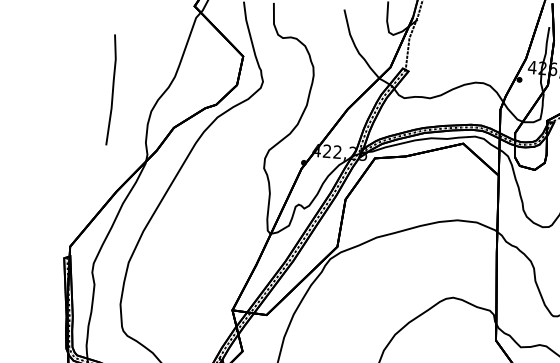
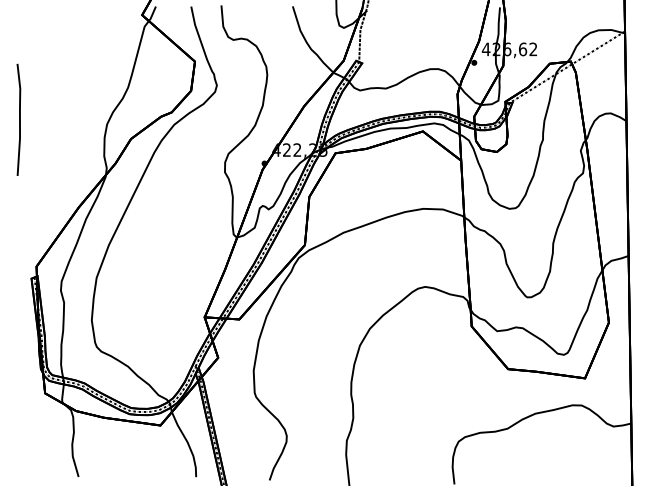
line: (112, 89) -> (19, 119), moved

